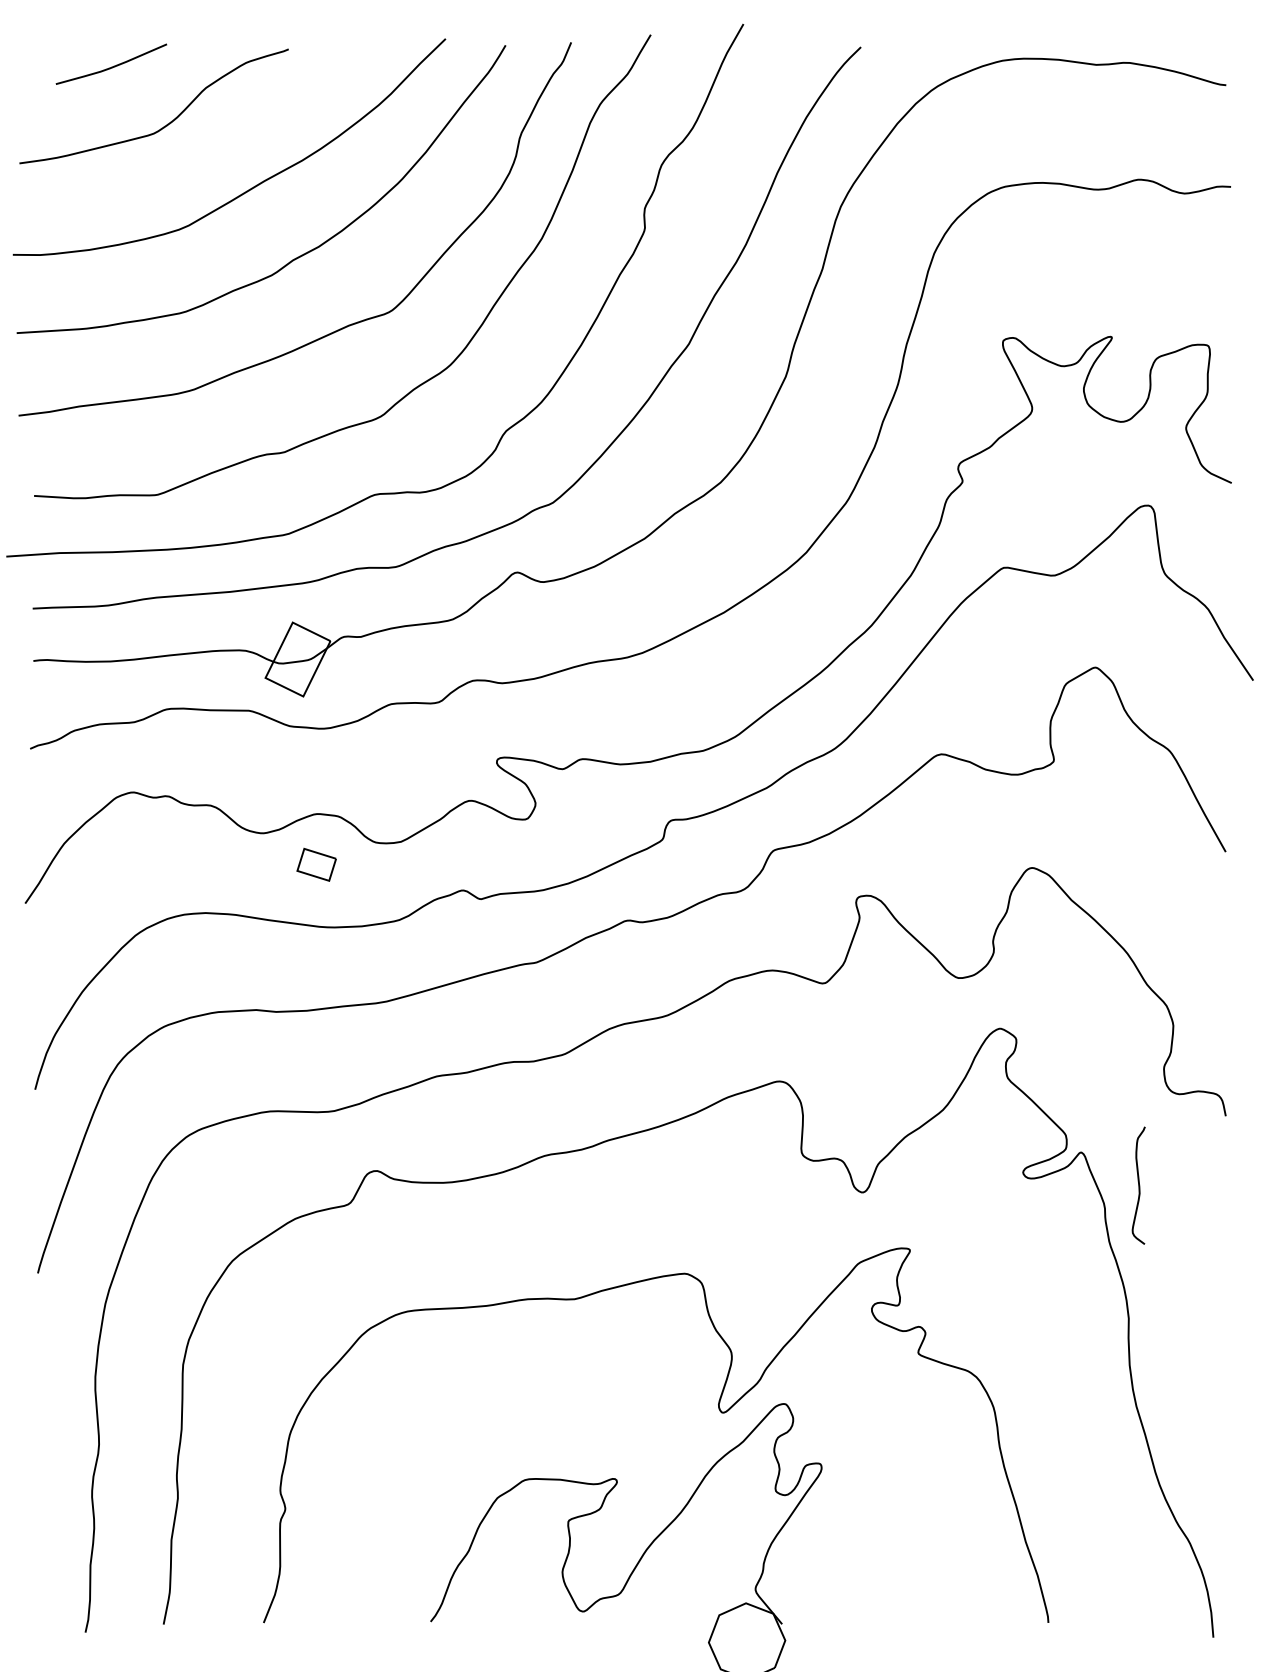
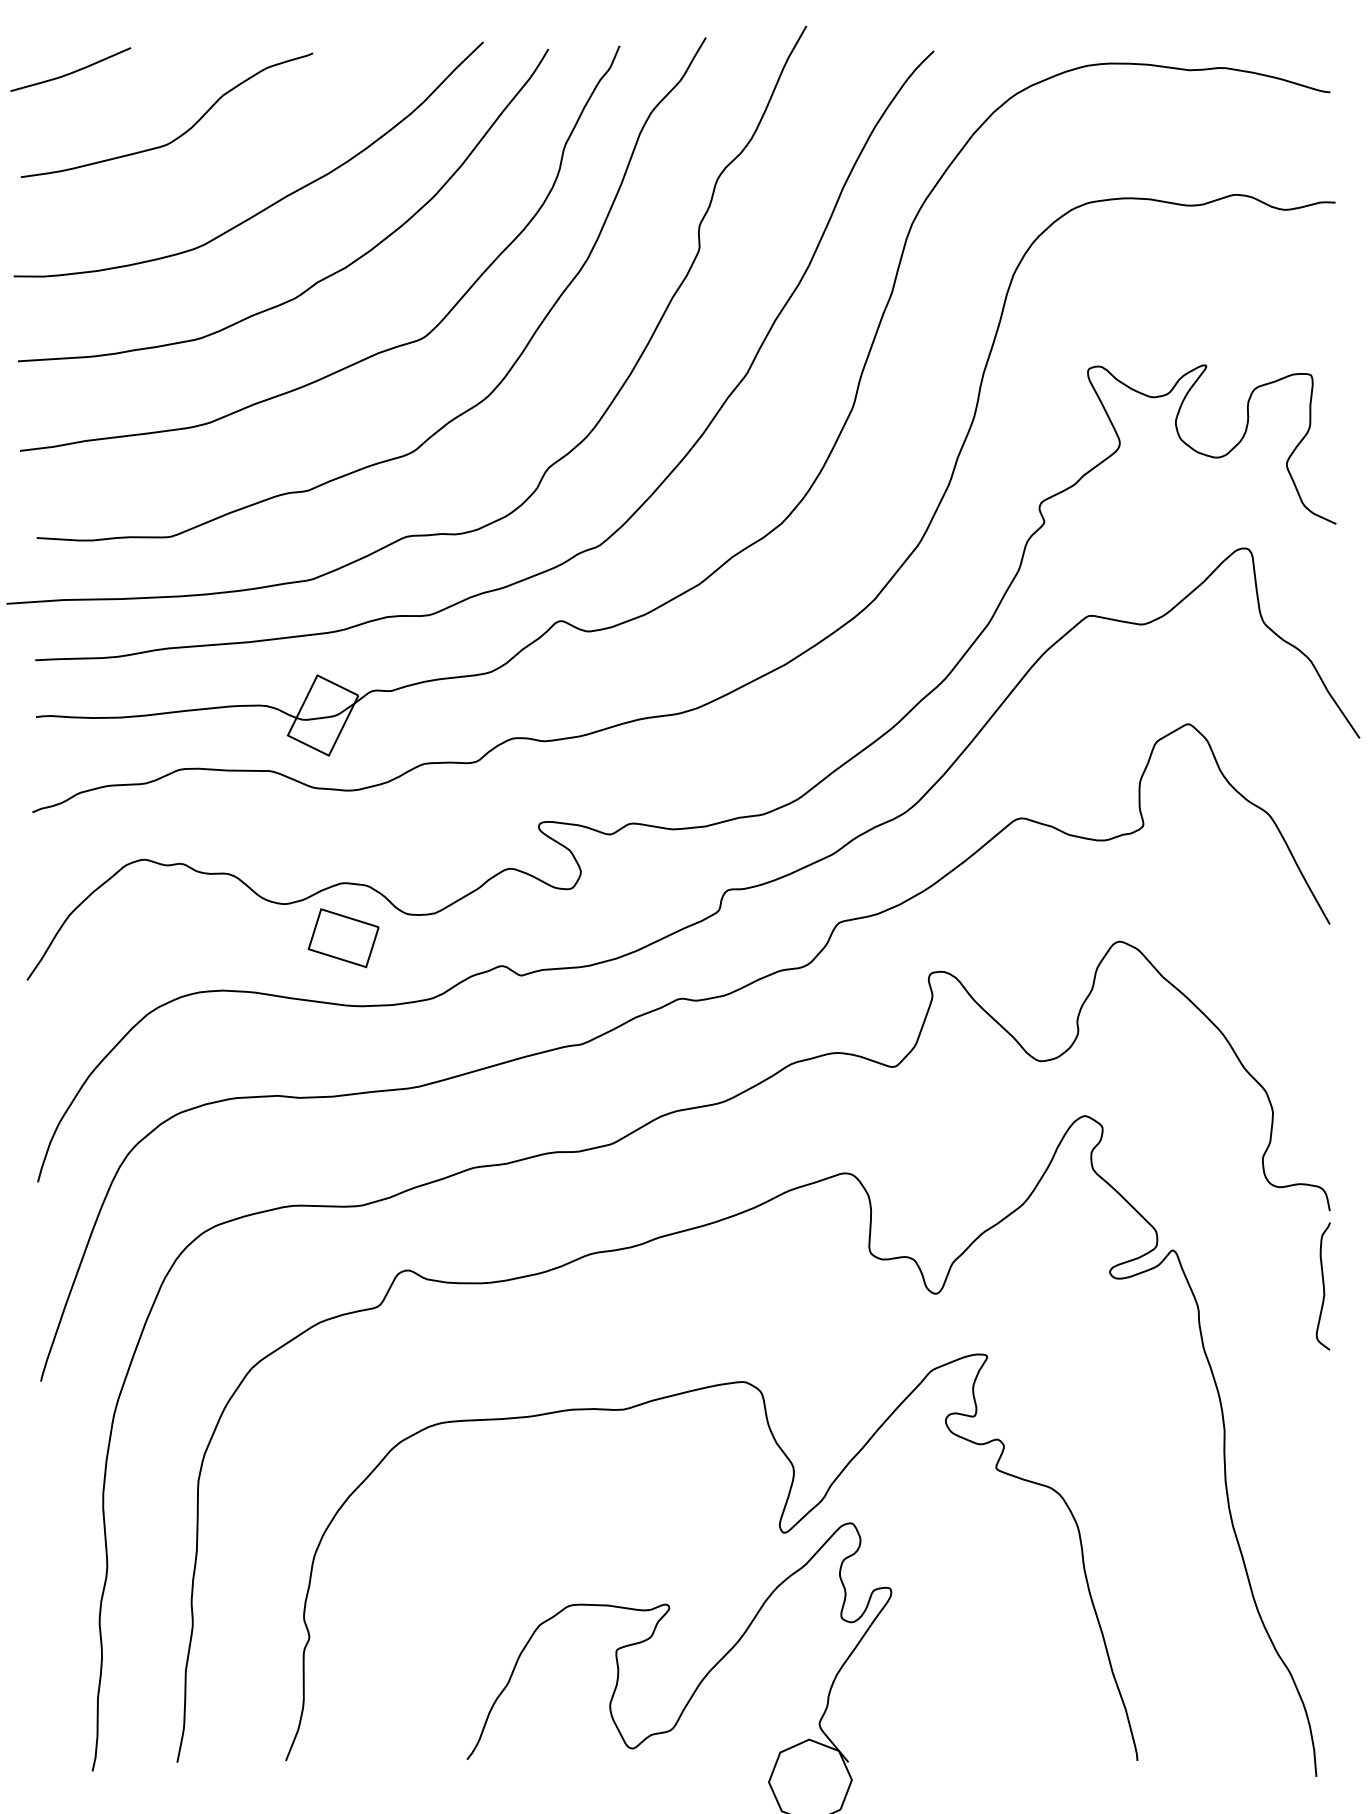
curve: (111, 66) -> (70, 72), moved
part: (316, 864) -> (343, 937), size x1.67
curve: (1138, 1185) -> (1323, 1286), moved

